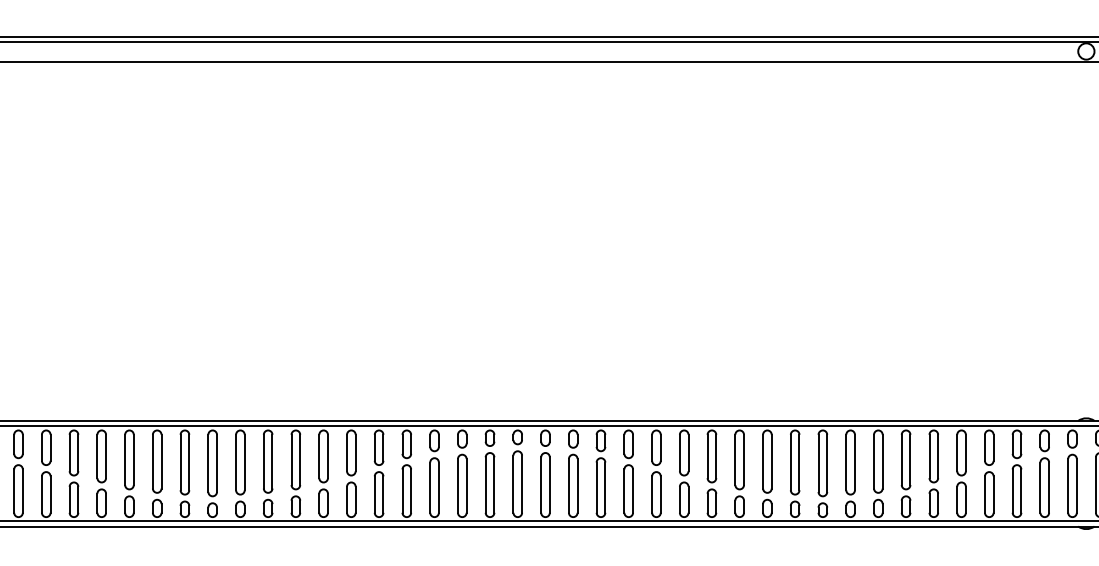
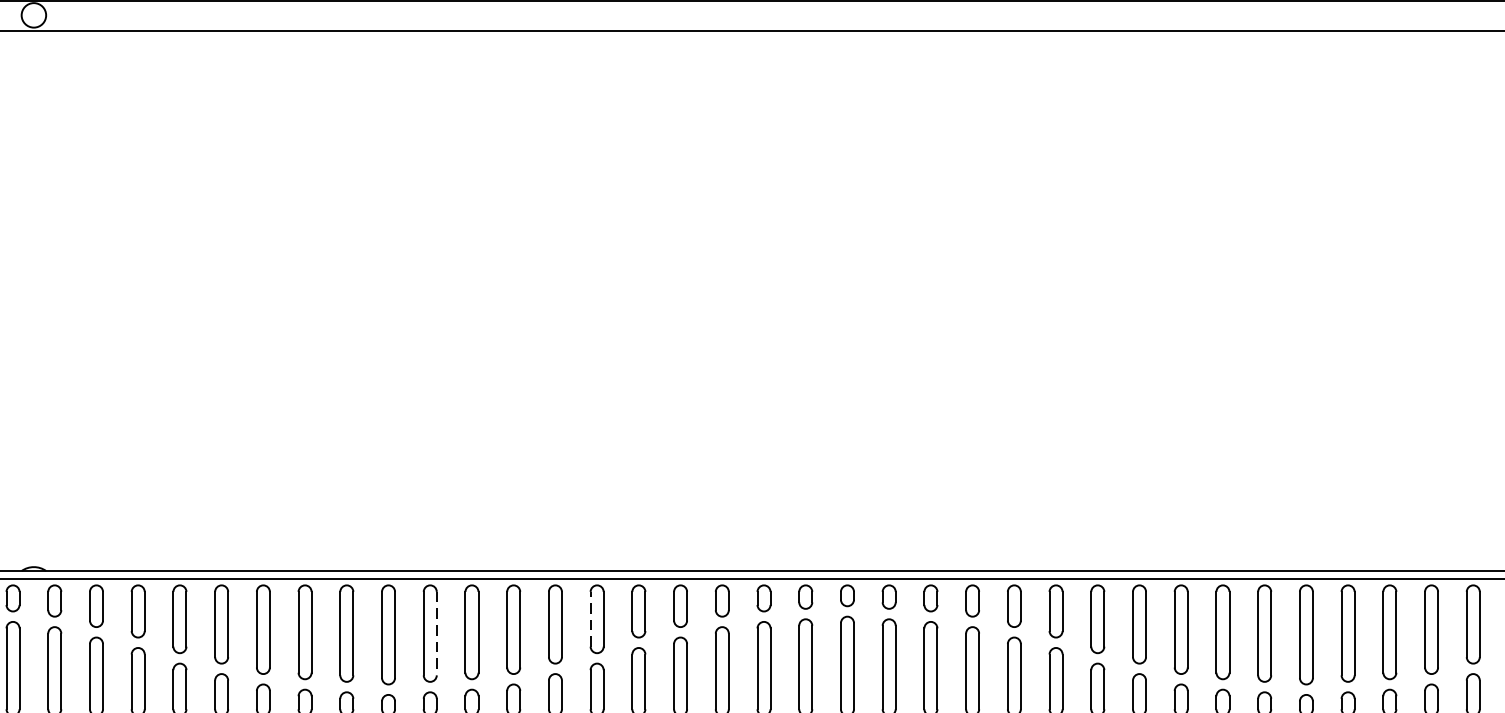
line: (347, 452) -> (591, 618), solid -> dashed
line: (244, 462) -> (436, 633), solid -> dashed

